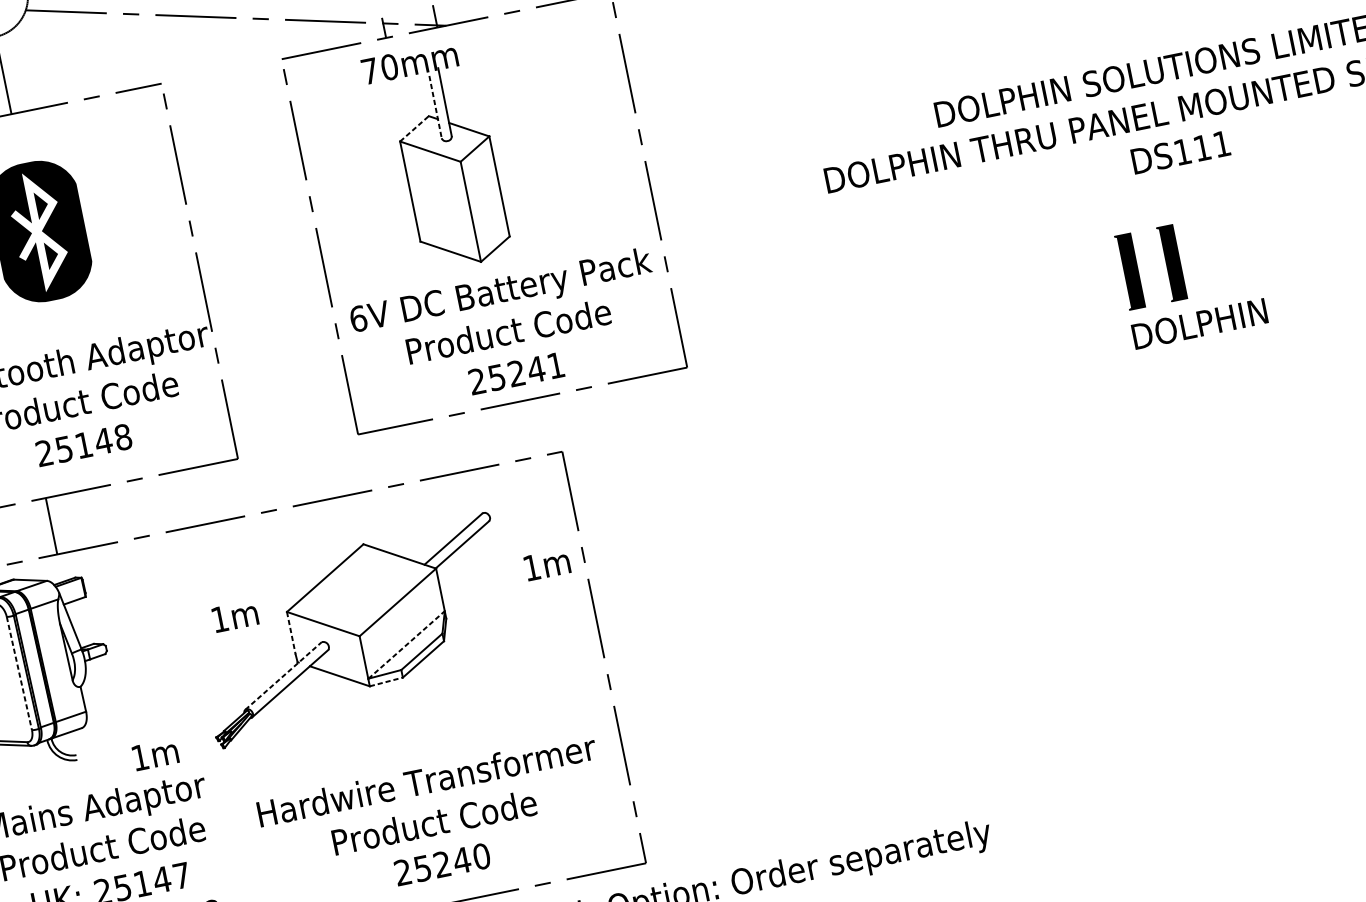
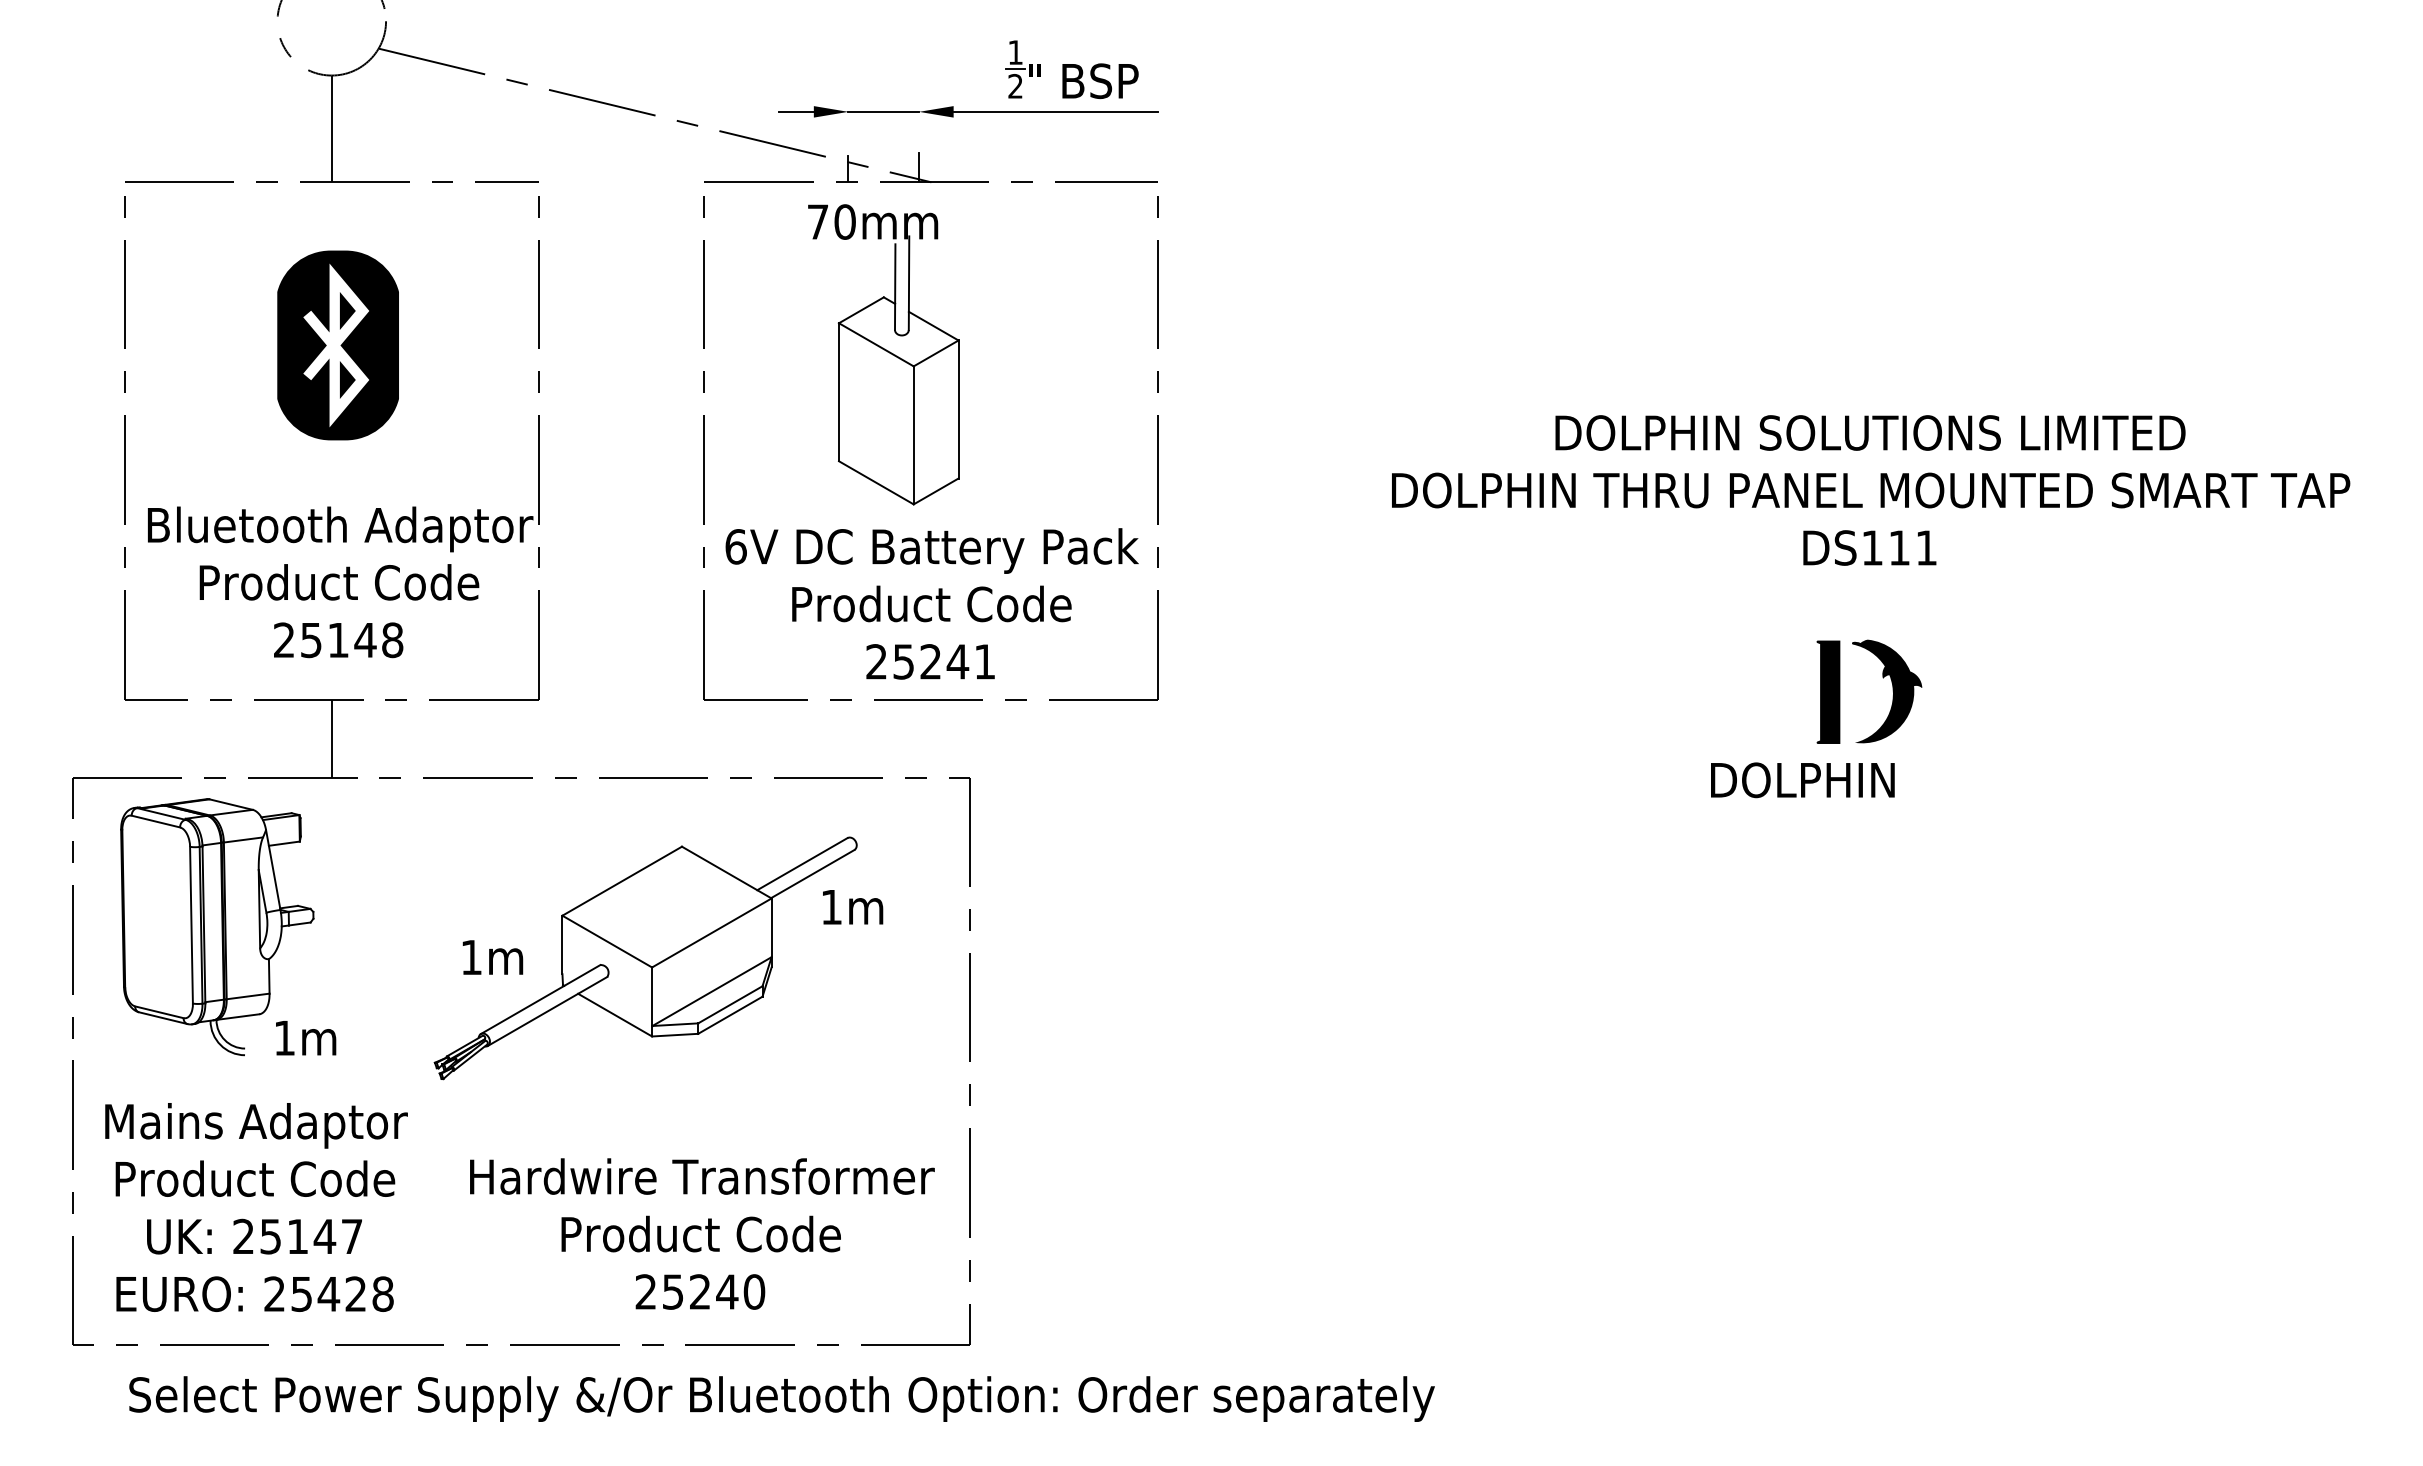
line: (435, 107) -> (895, 287), dashed -> solid
line: (414, 128) -> (861, 310), dashed -> solid
fill: (1214, 254) -> (1886, 691), added
part: (1129, 271) -> (1770, 691), removed
text: (1199, 324) -> (1802, 780), moved
line: (51, 526) -> (331, 738), moved
text: (547, 564) -> (853, 907), moved
text: (235, 616) -> (492, 957), moved
line: (291, 633) -> (562, 945), dashed -> solid
line: (406, 644) -> (711, 991), dashed -> solid
line: (19, 673) -> (191, 925), dashed -> solid
line: (284, 675) -> (541, 999), dashed -> solid
line: (386, 682) -> (675, 1035), dashed -> solid
text: (155, 754) -> (306, 1038), moved

